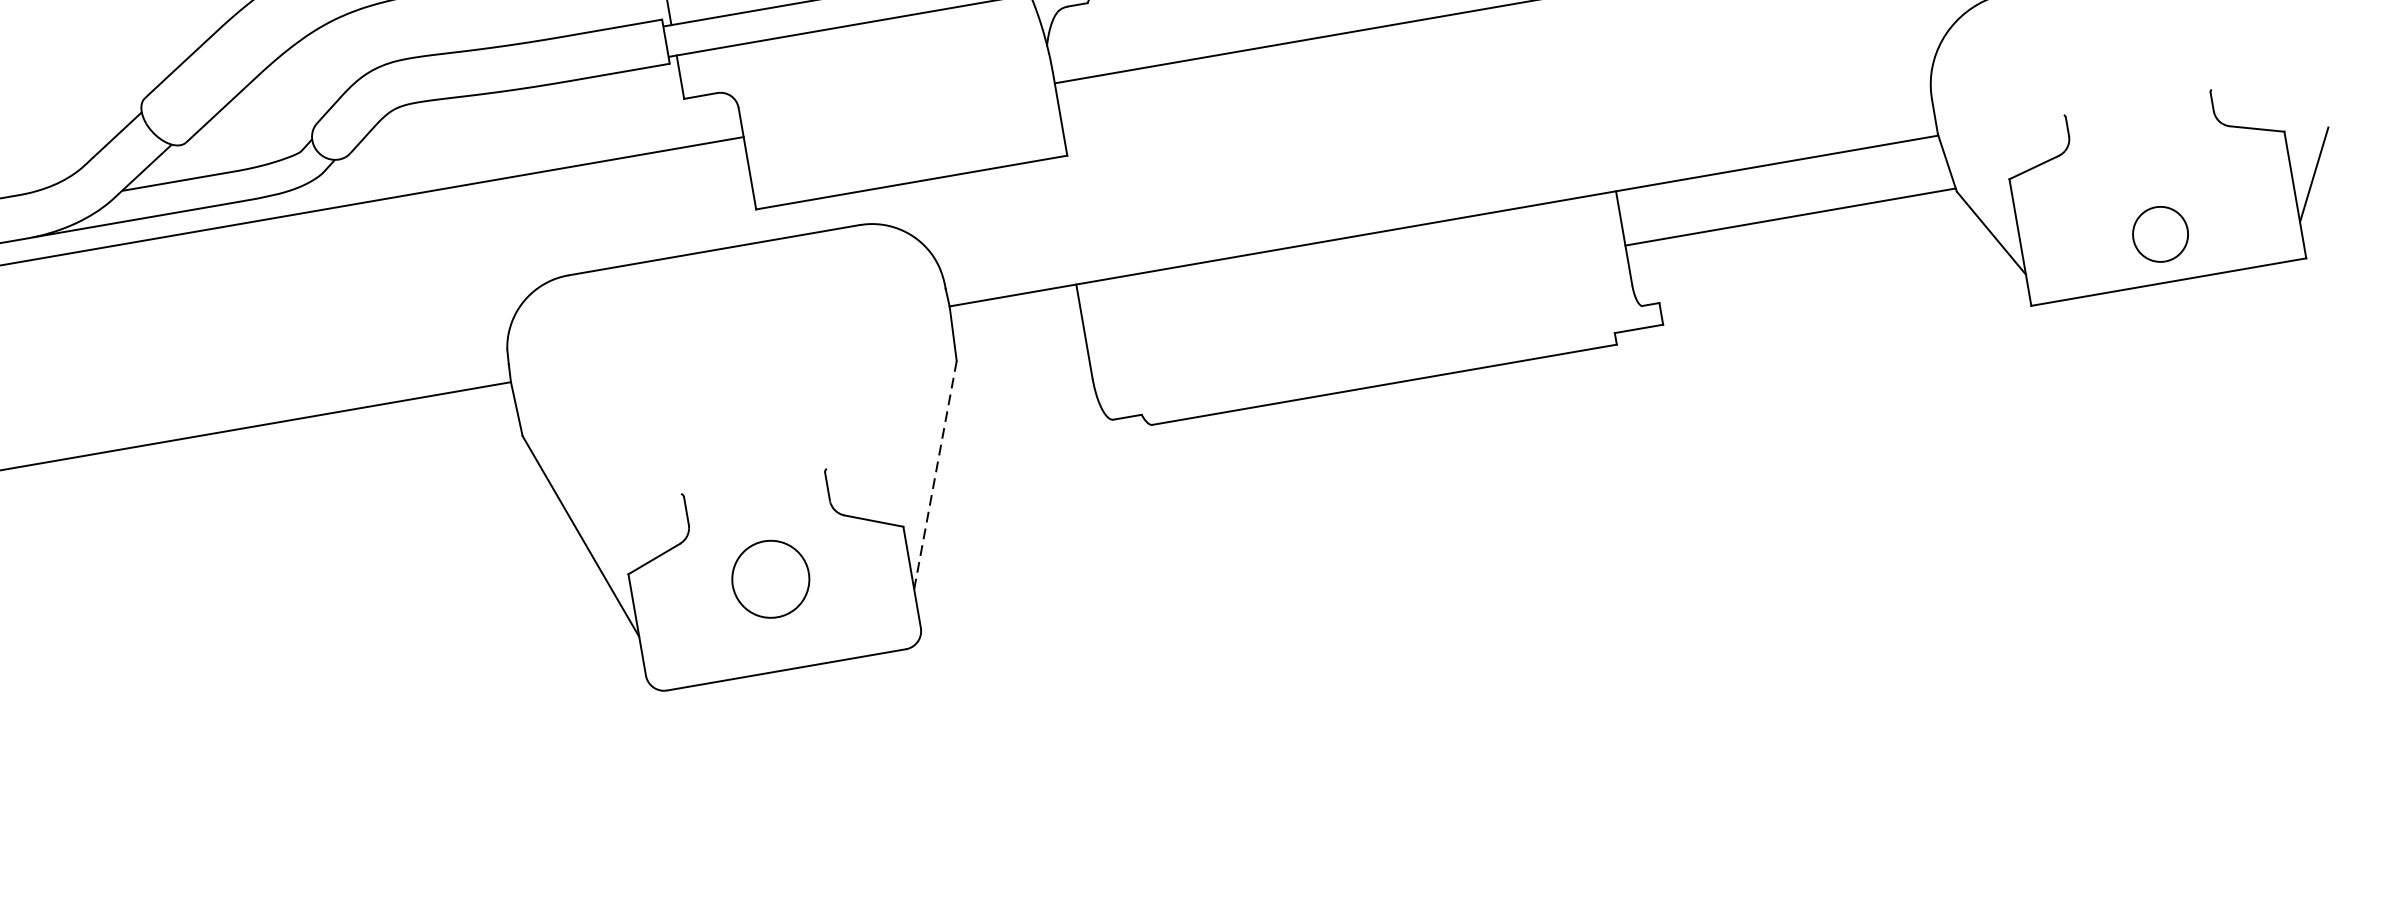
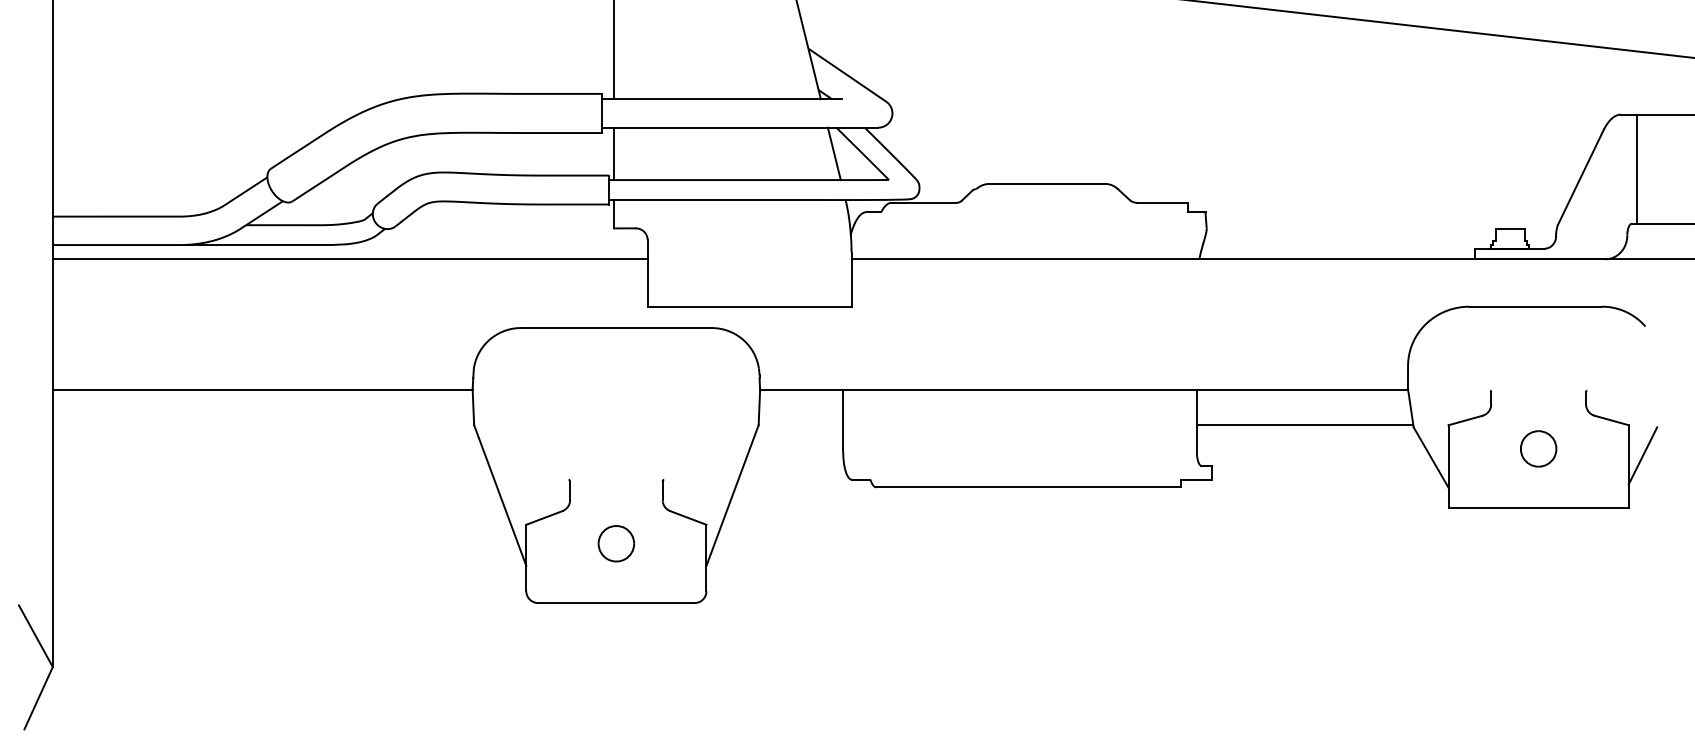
part: (2160, 233) -> (1538, 448), moved
line: (935, 475) -> (732, 495), dashed -> solid
part: (771, 579) -> (616, 543), size x0.71

